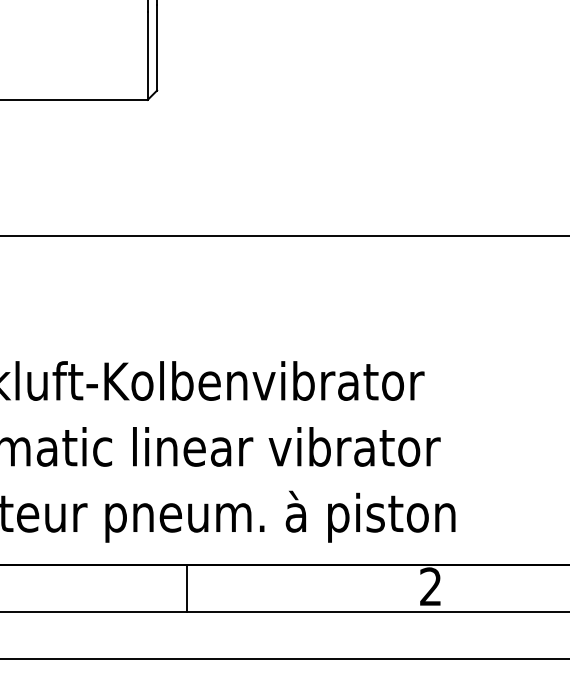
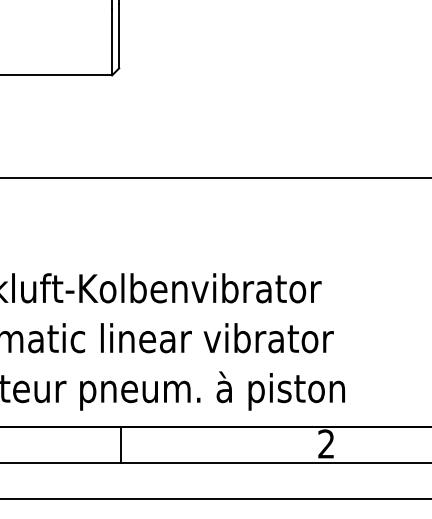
line: (187, 587) -> (120, 444), moved

